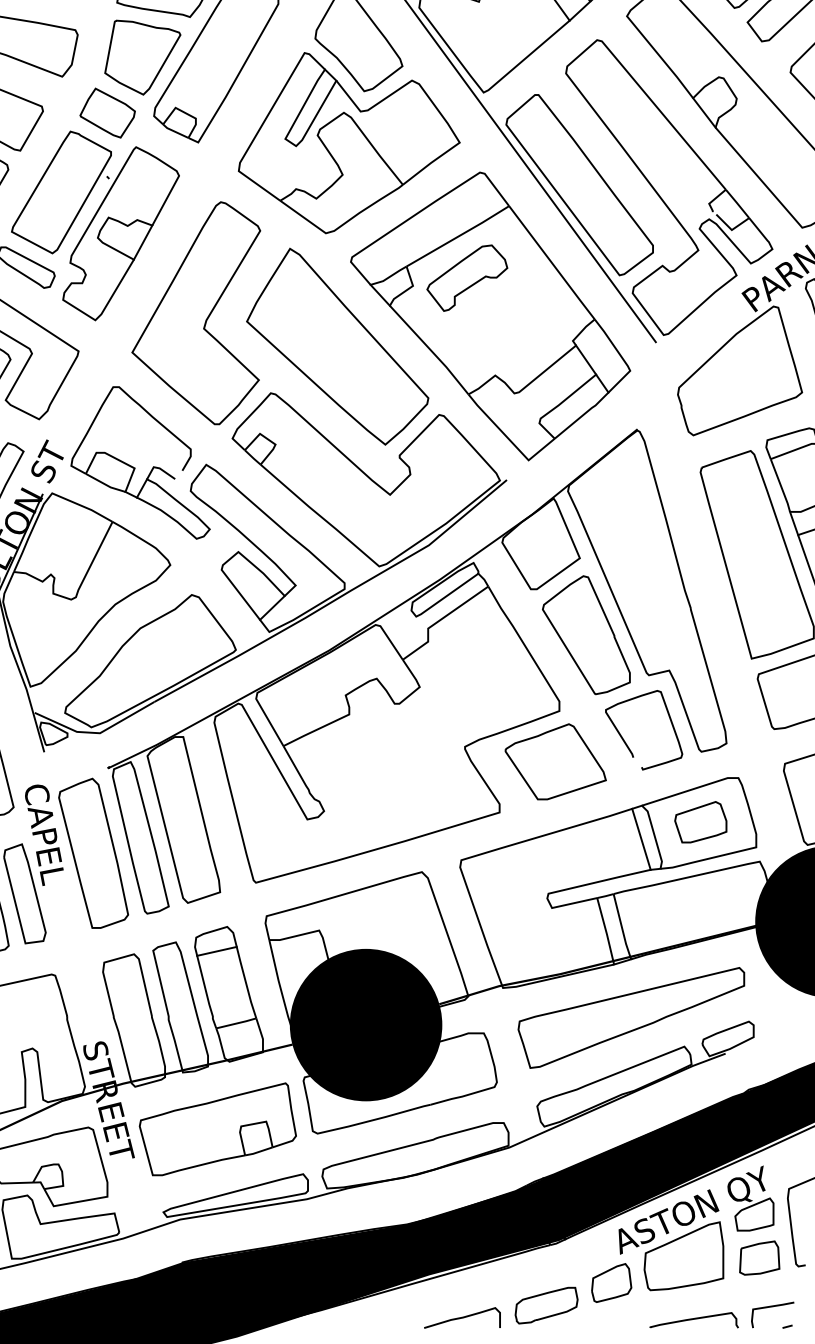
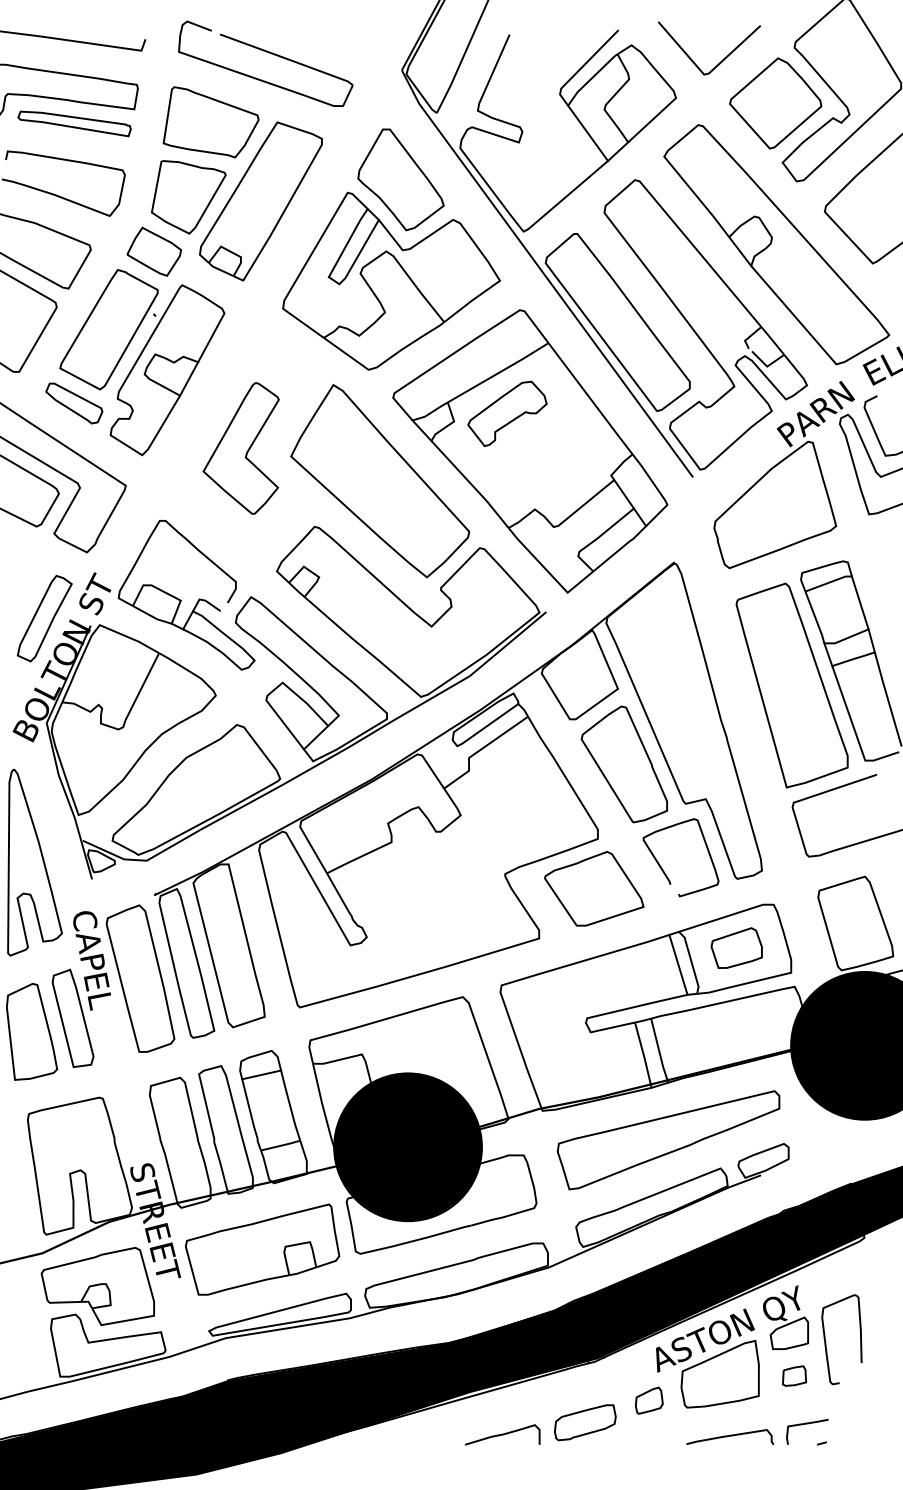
part: (195, 313) -> (240, 448), size x0.6
part: (759, 1257) -> (794, 1375), size x0.6
part: (611, 1282) -> (649, 1400), size x0.7

